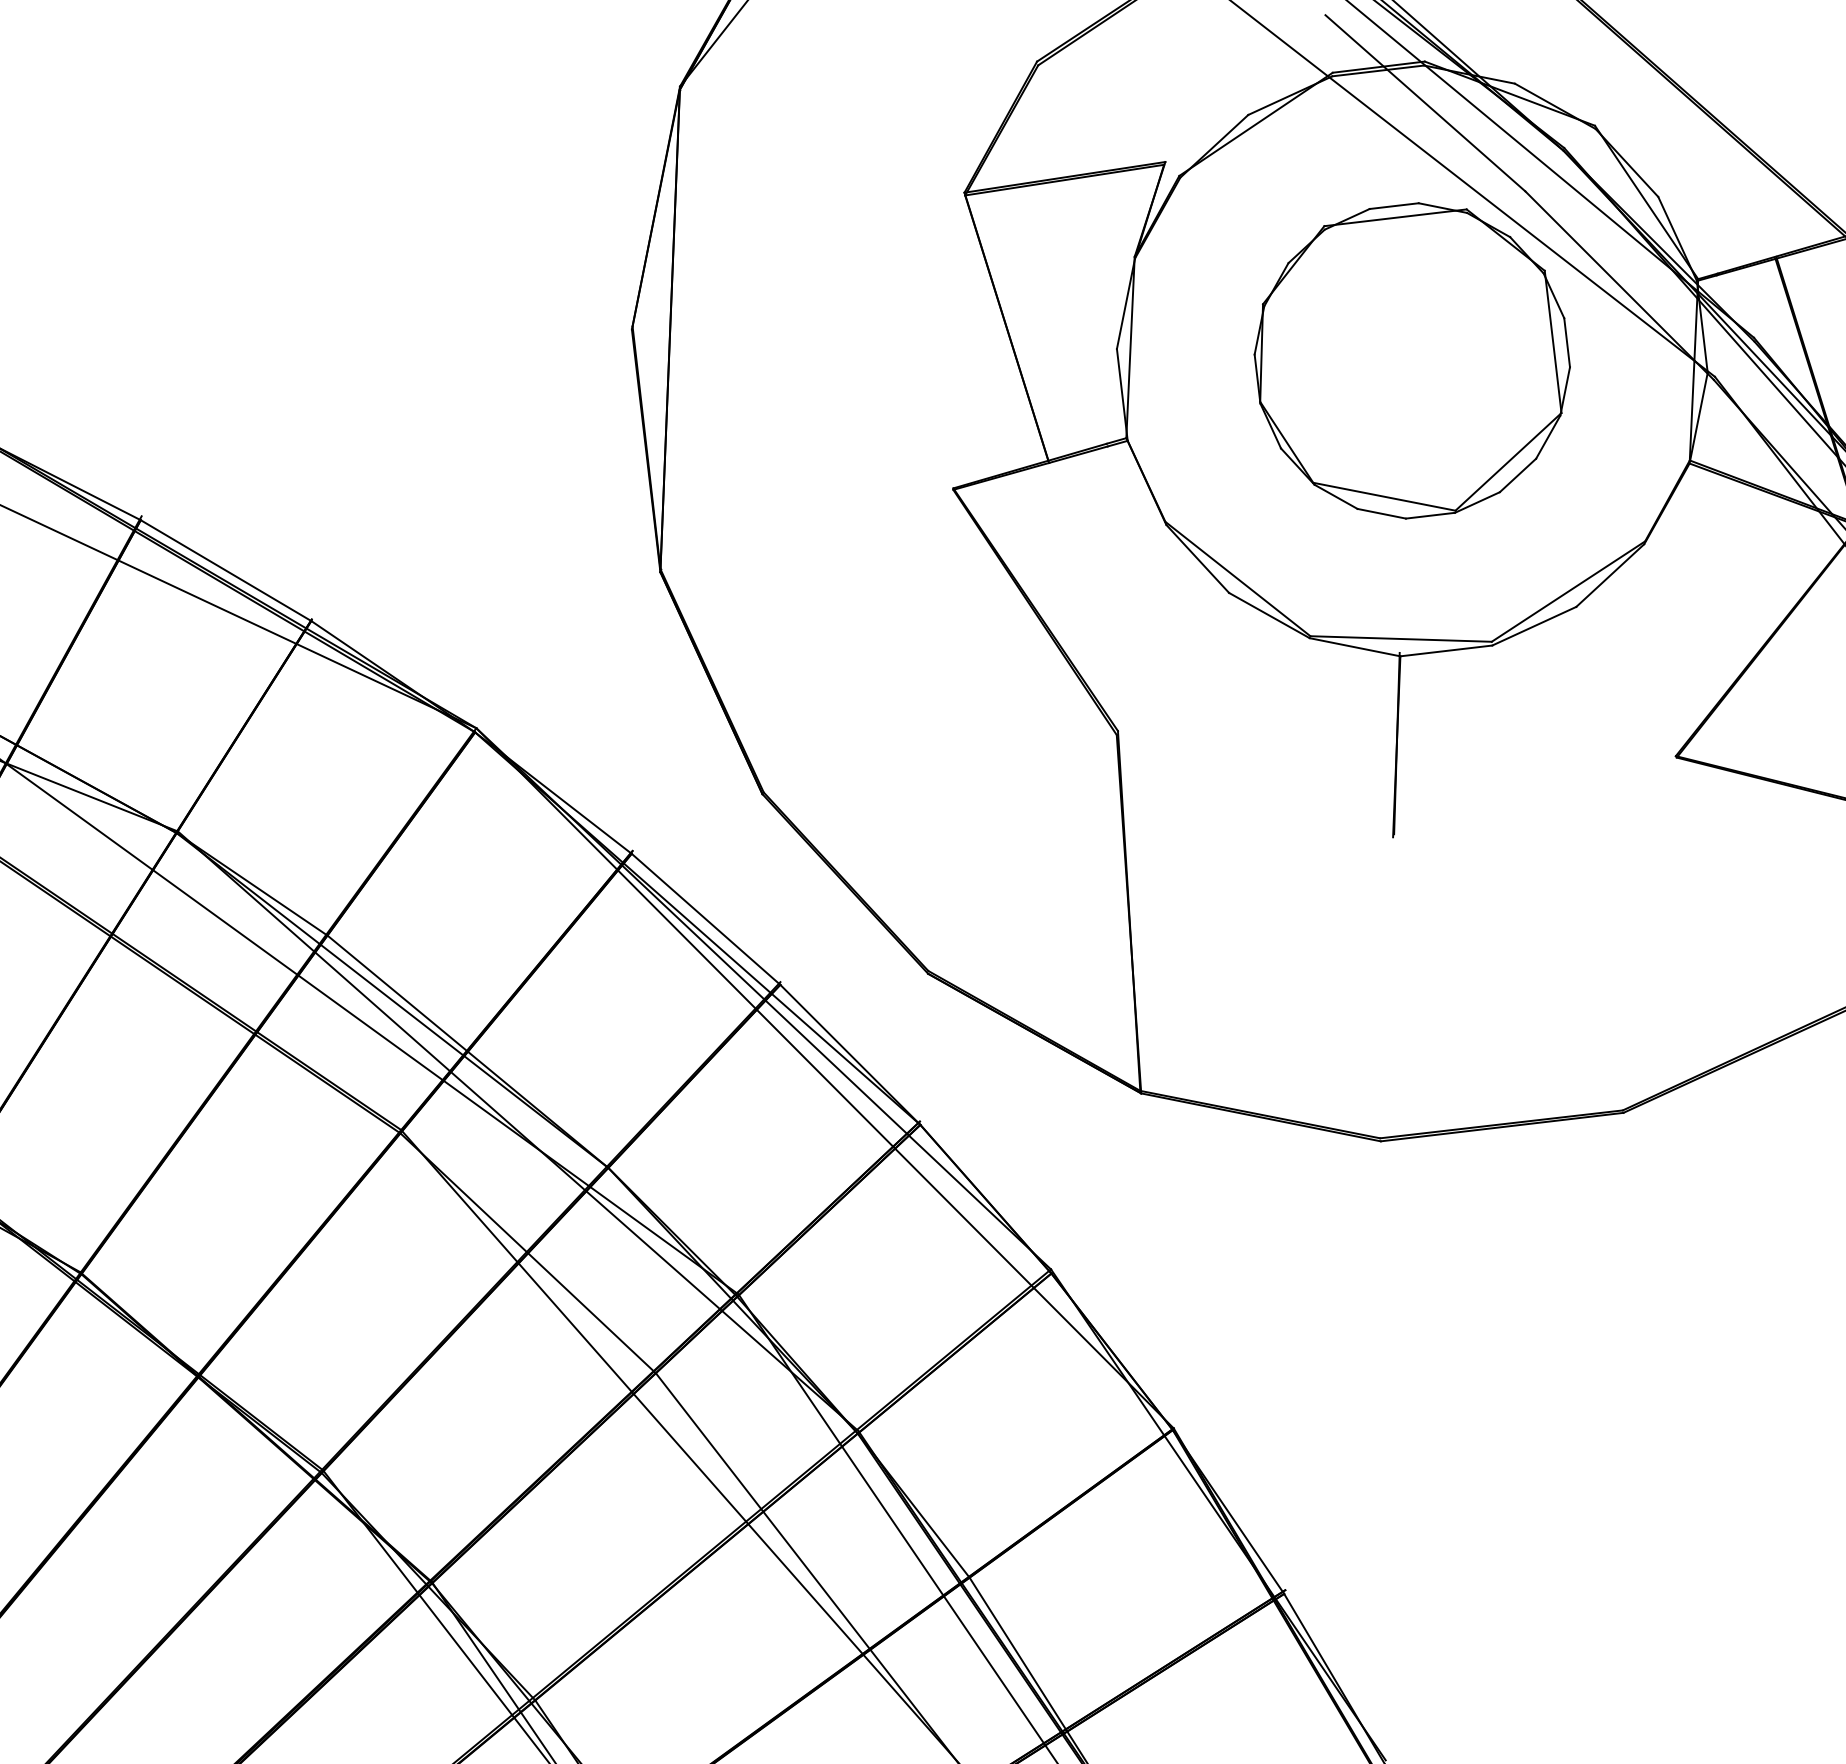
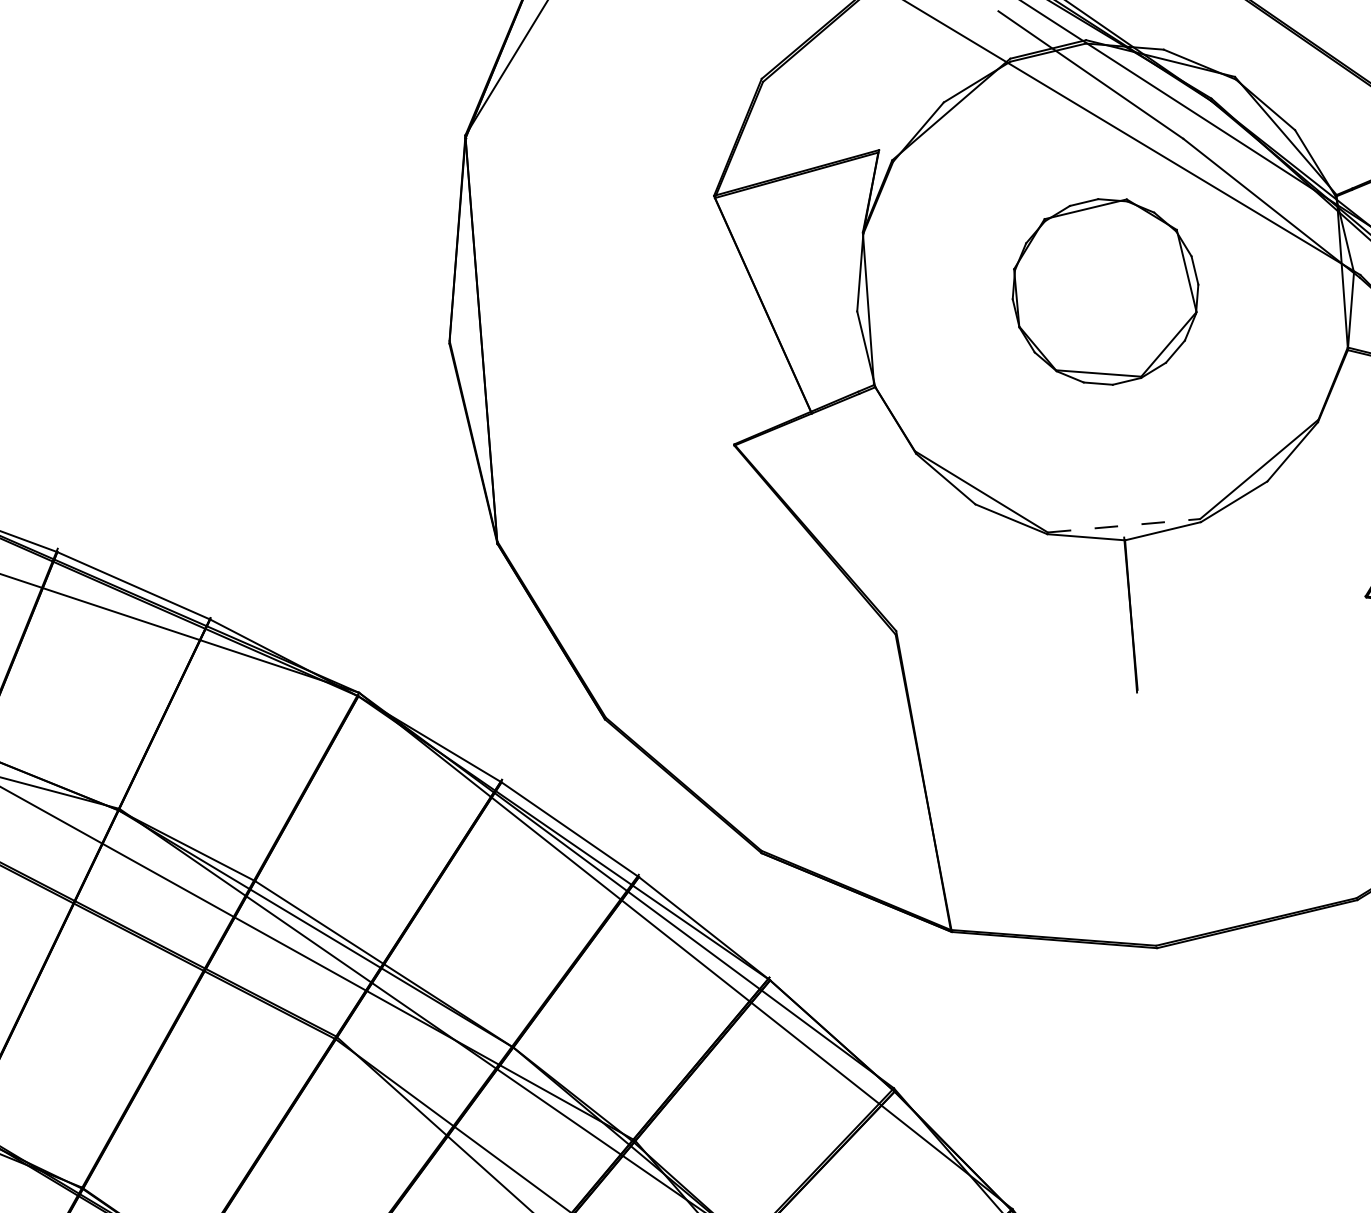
part: (1411, 360) -> (1104, 291), size x0.7
line: (1401, 639) -> (1124, 526), solid -> dashed

